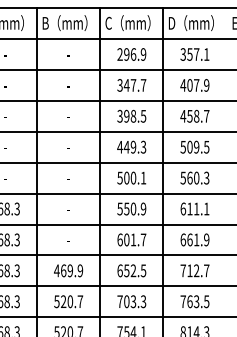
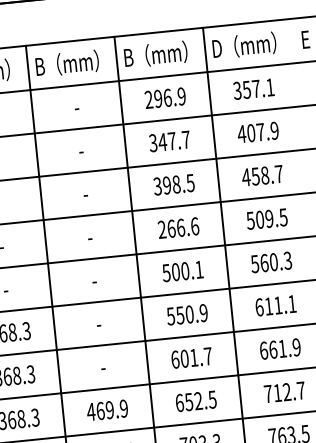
text: (127, 22) -> (154, 53), C（mm） -> B（mm）
text: (131, 146) -> (177, 227), 449.3 -> 266.6

